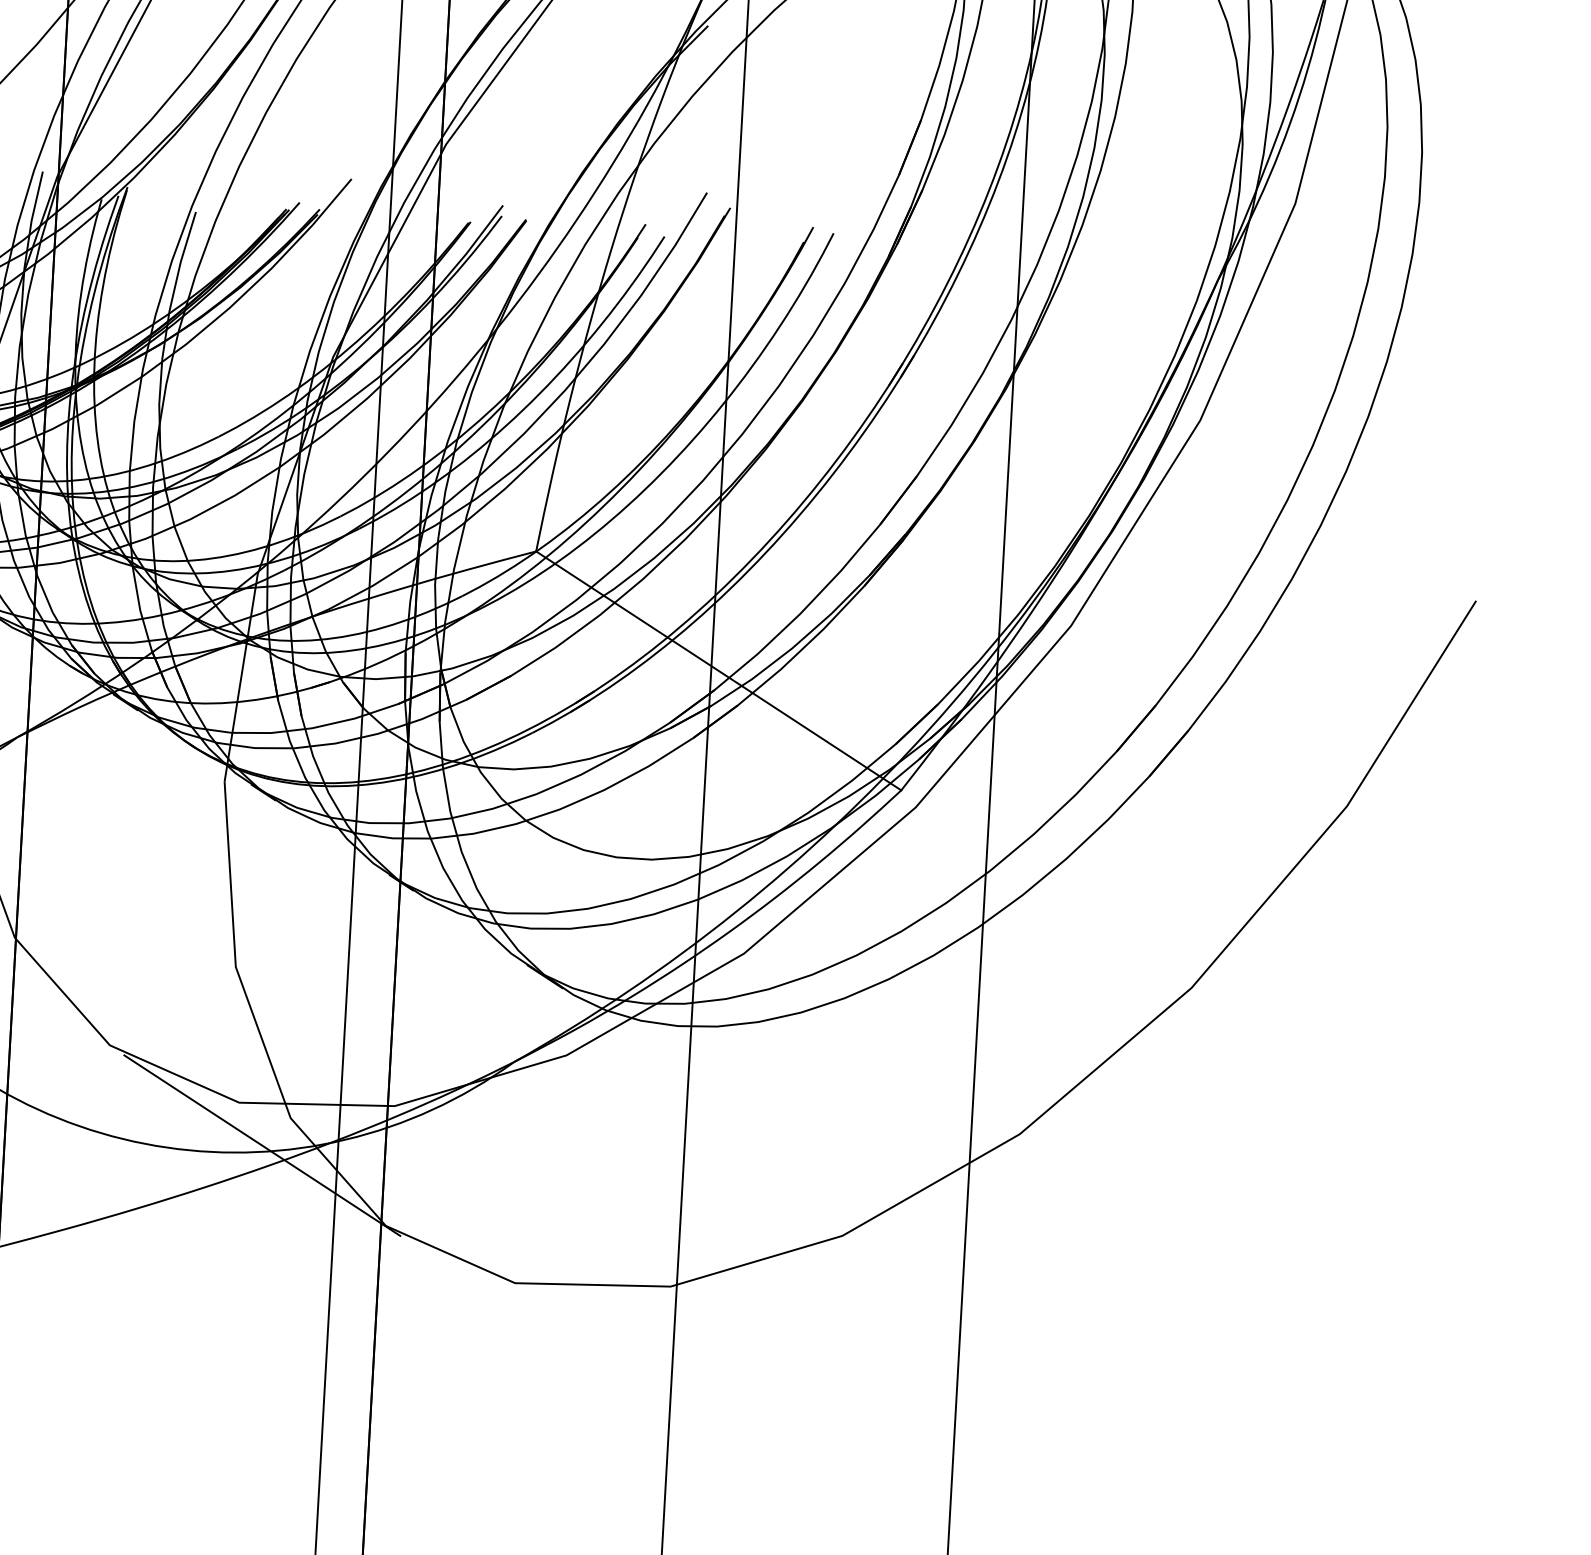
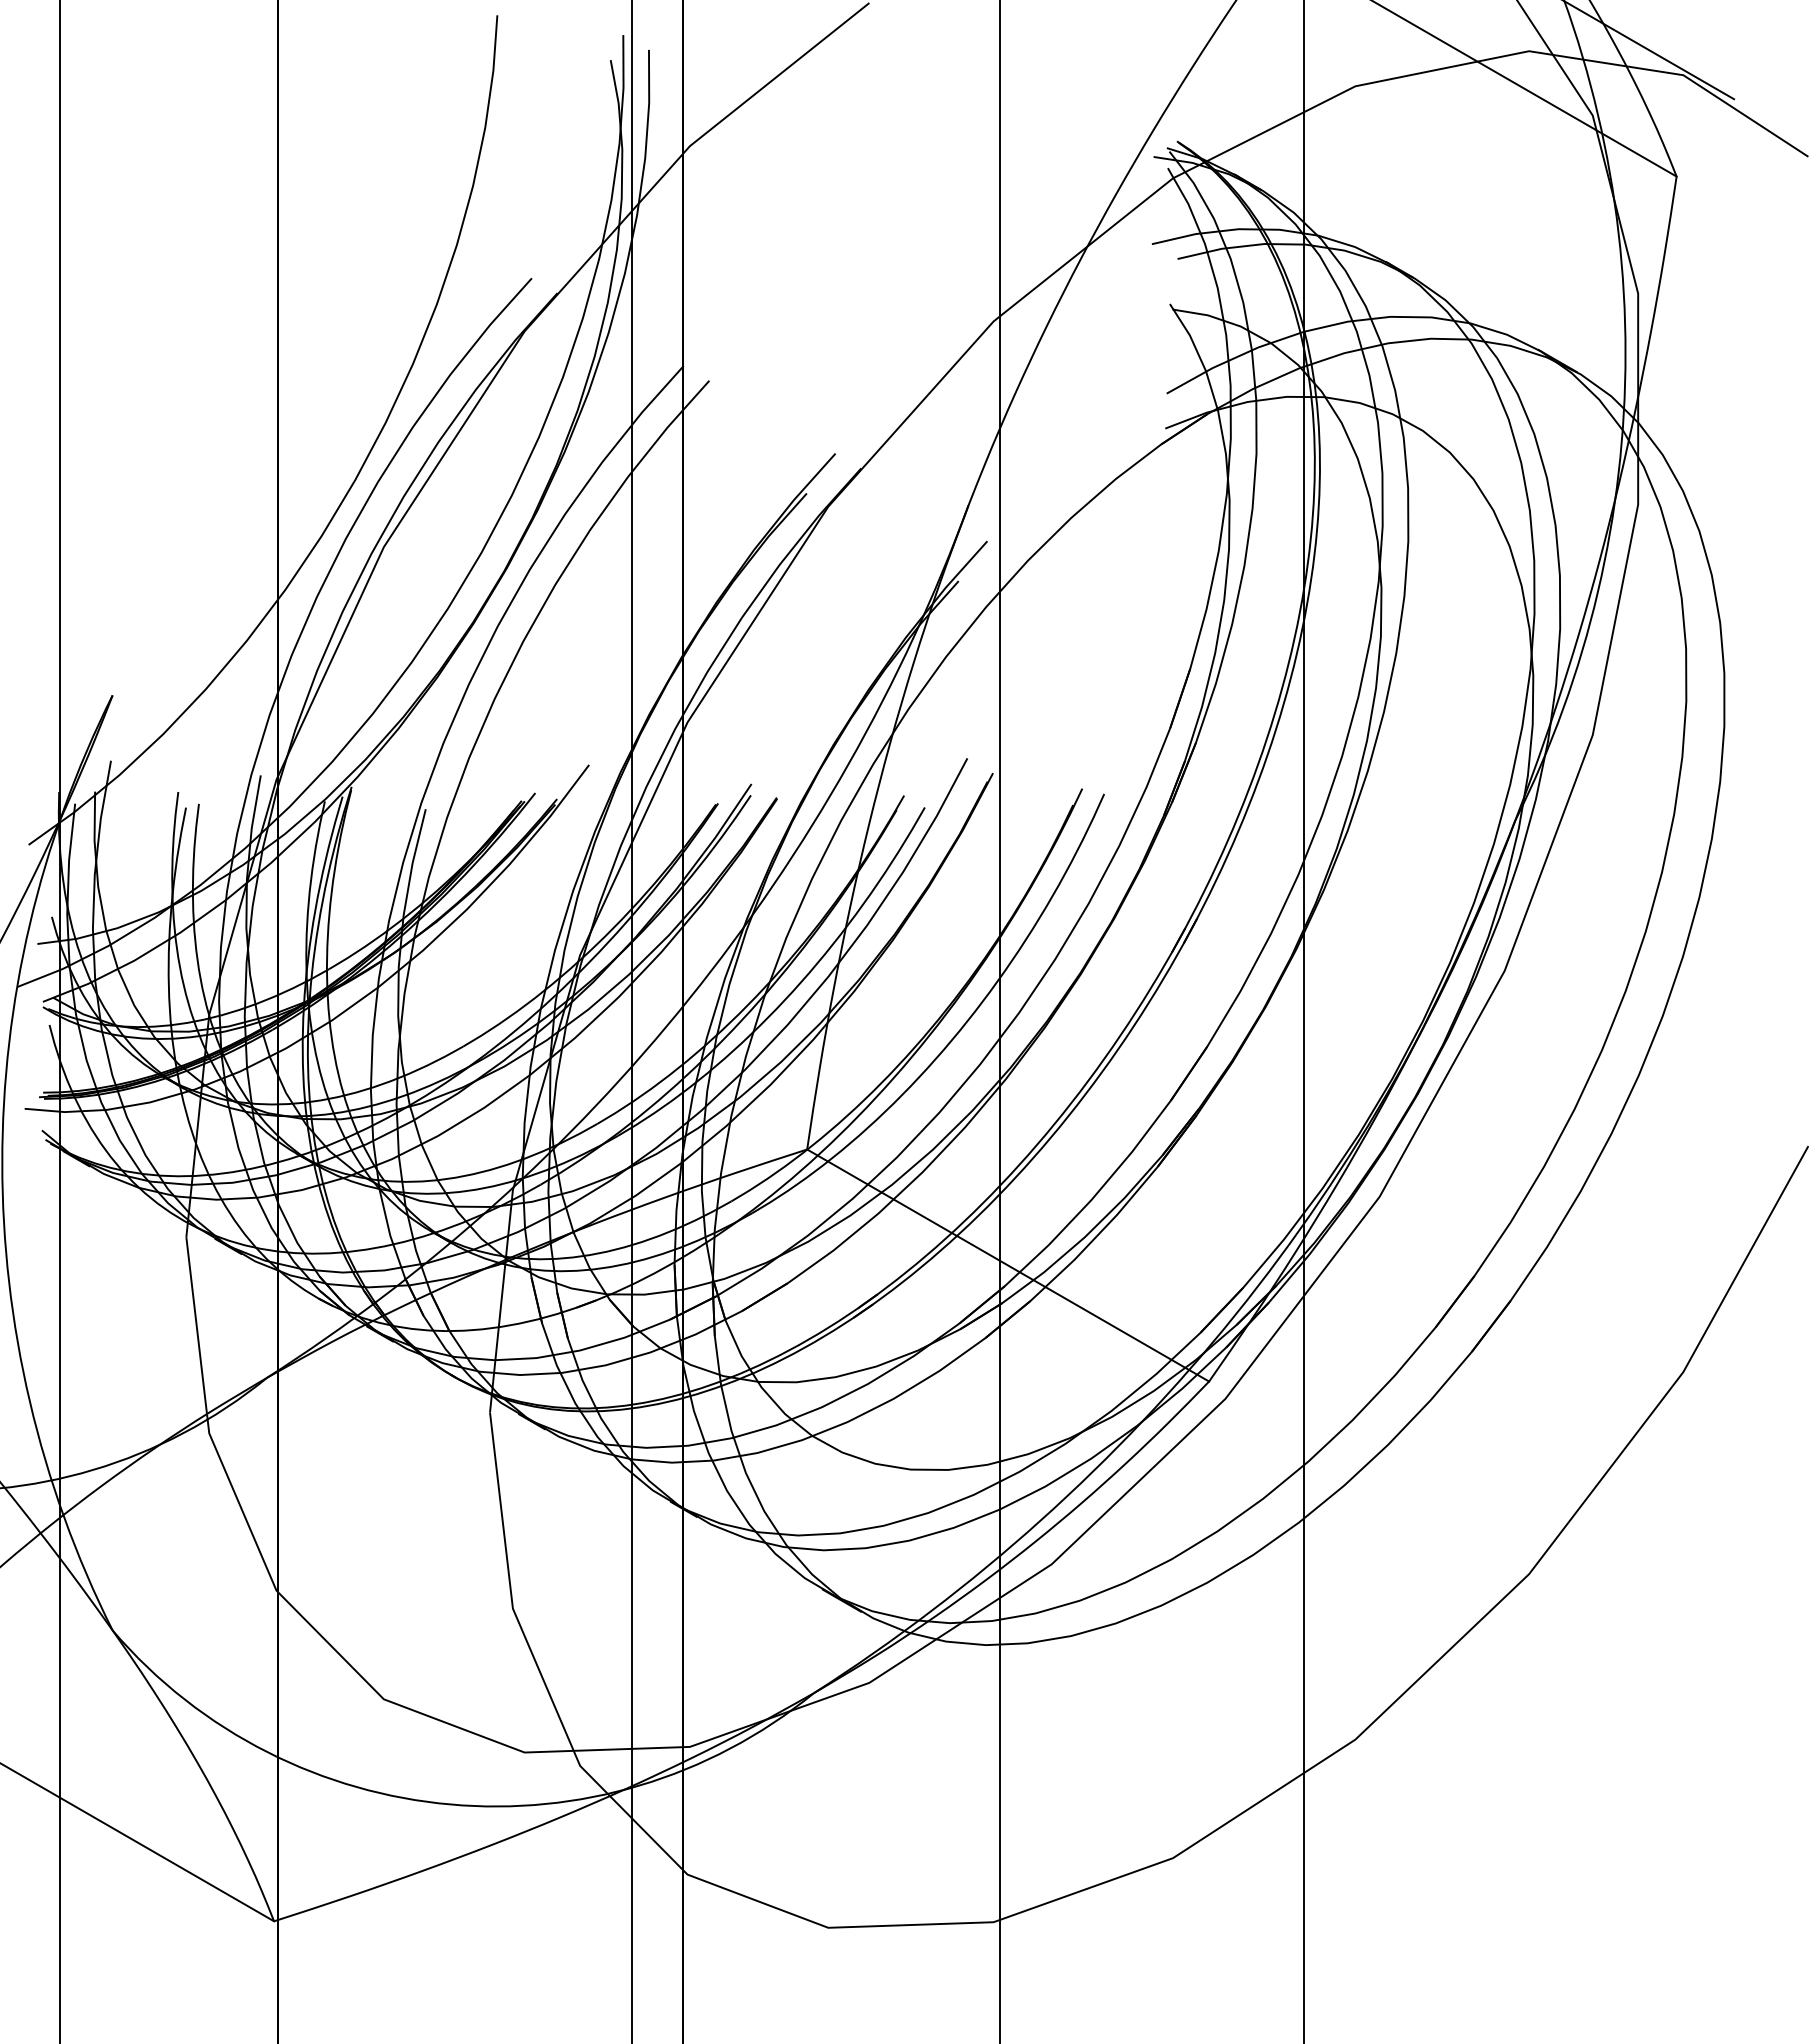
line: (262, 1145) -> (551, 1796), removed

